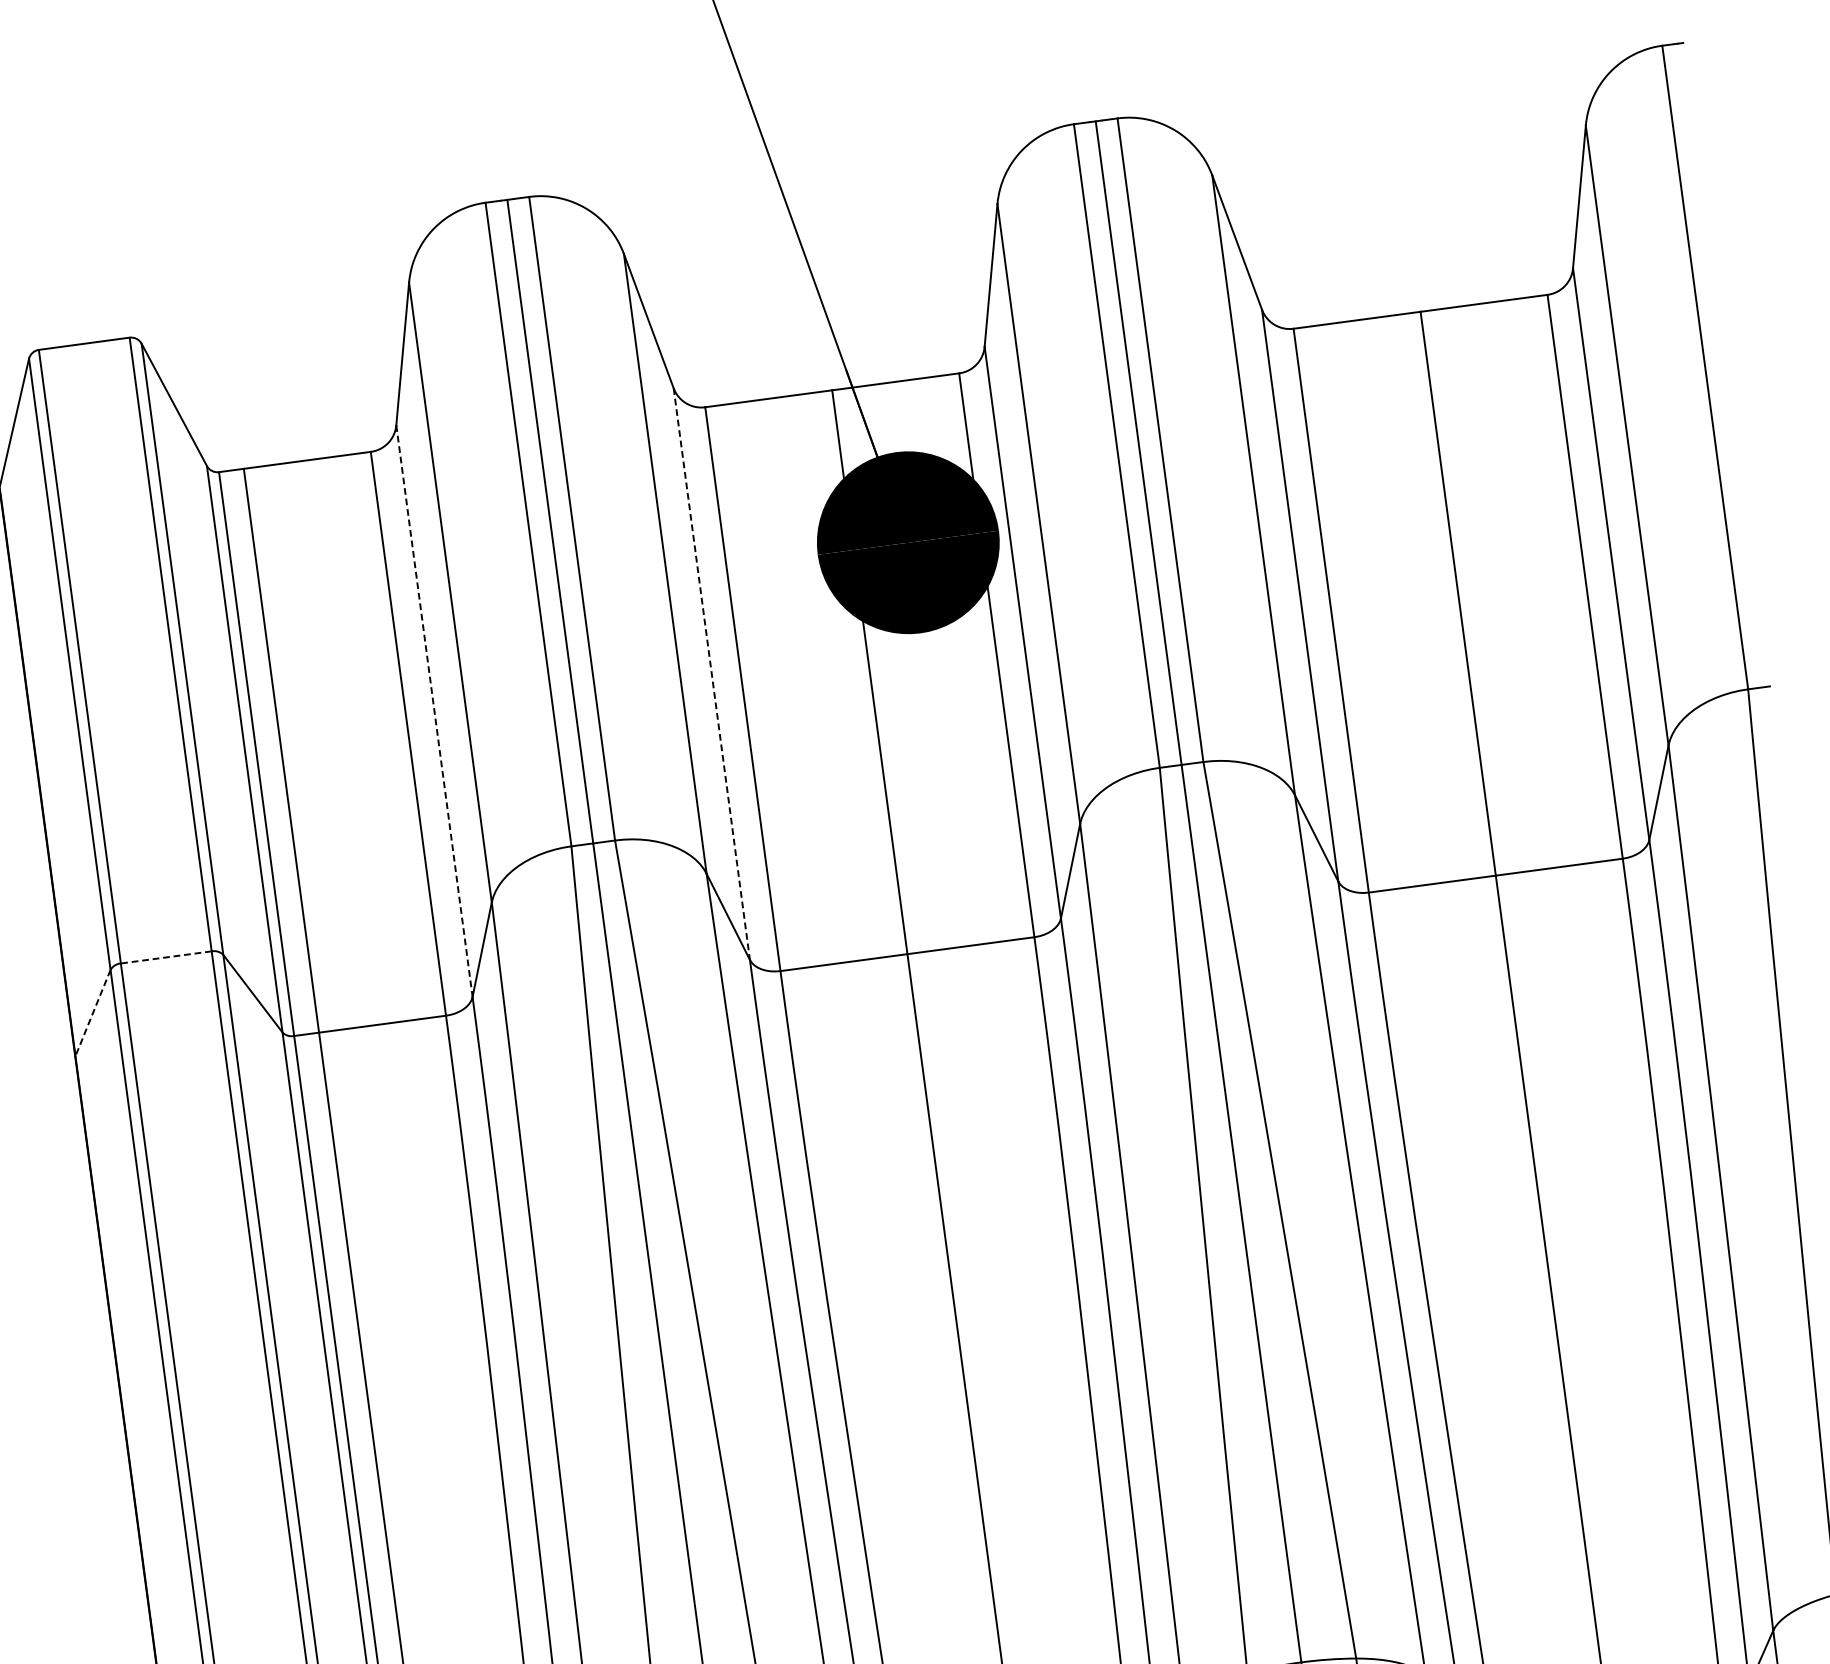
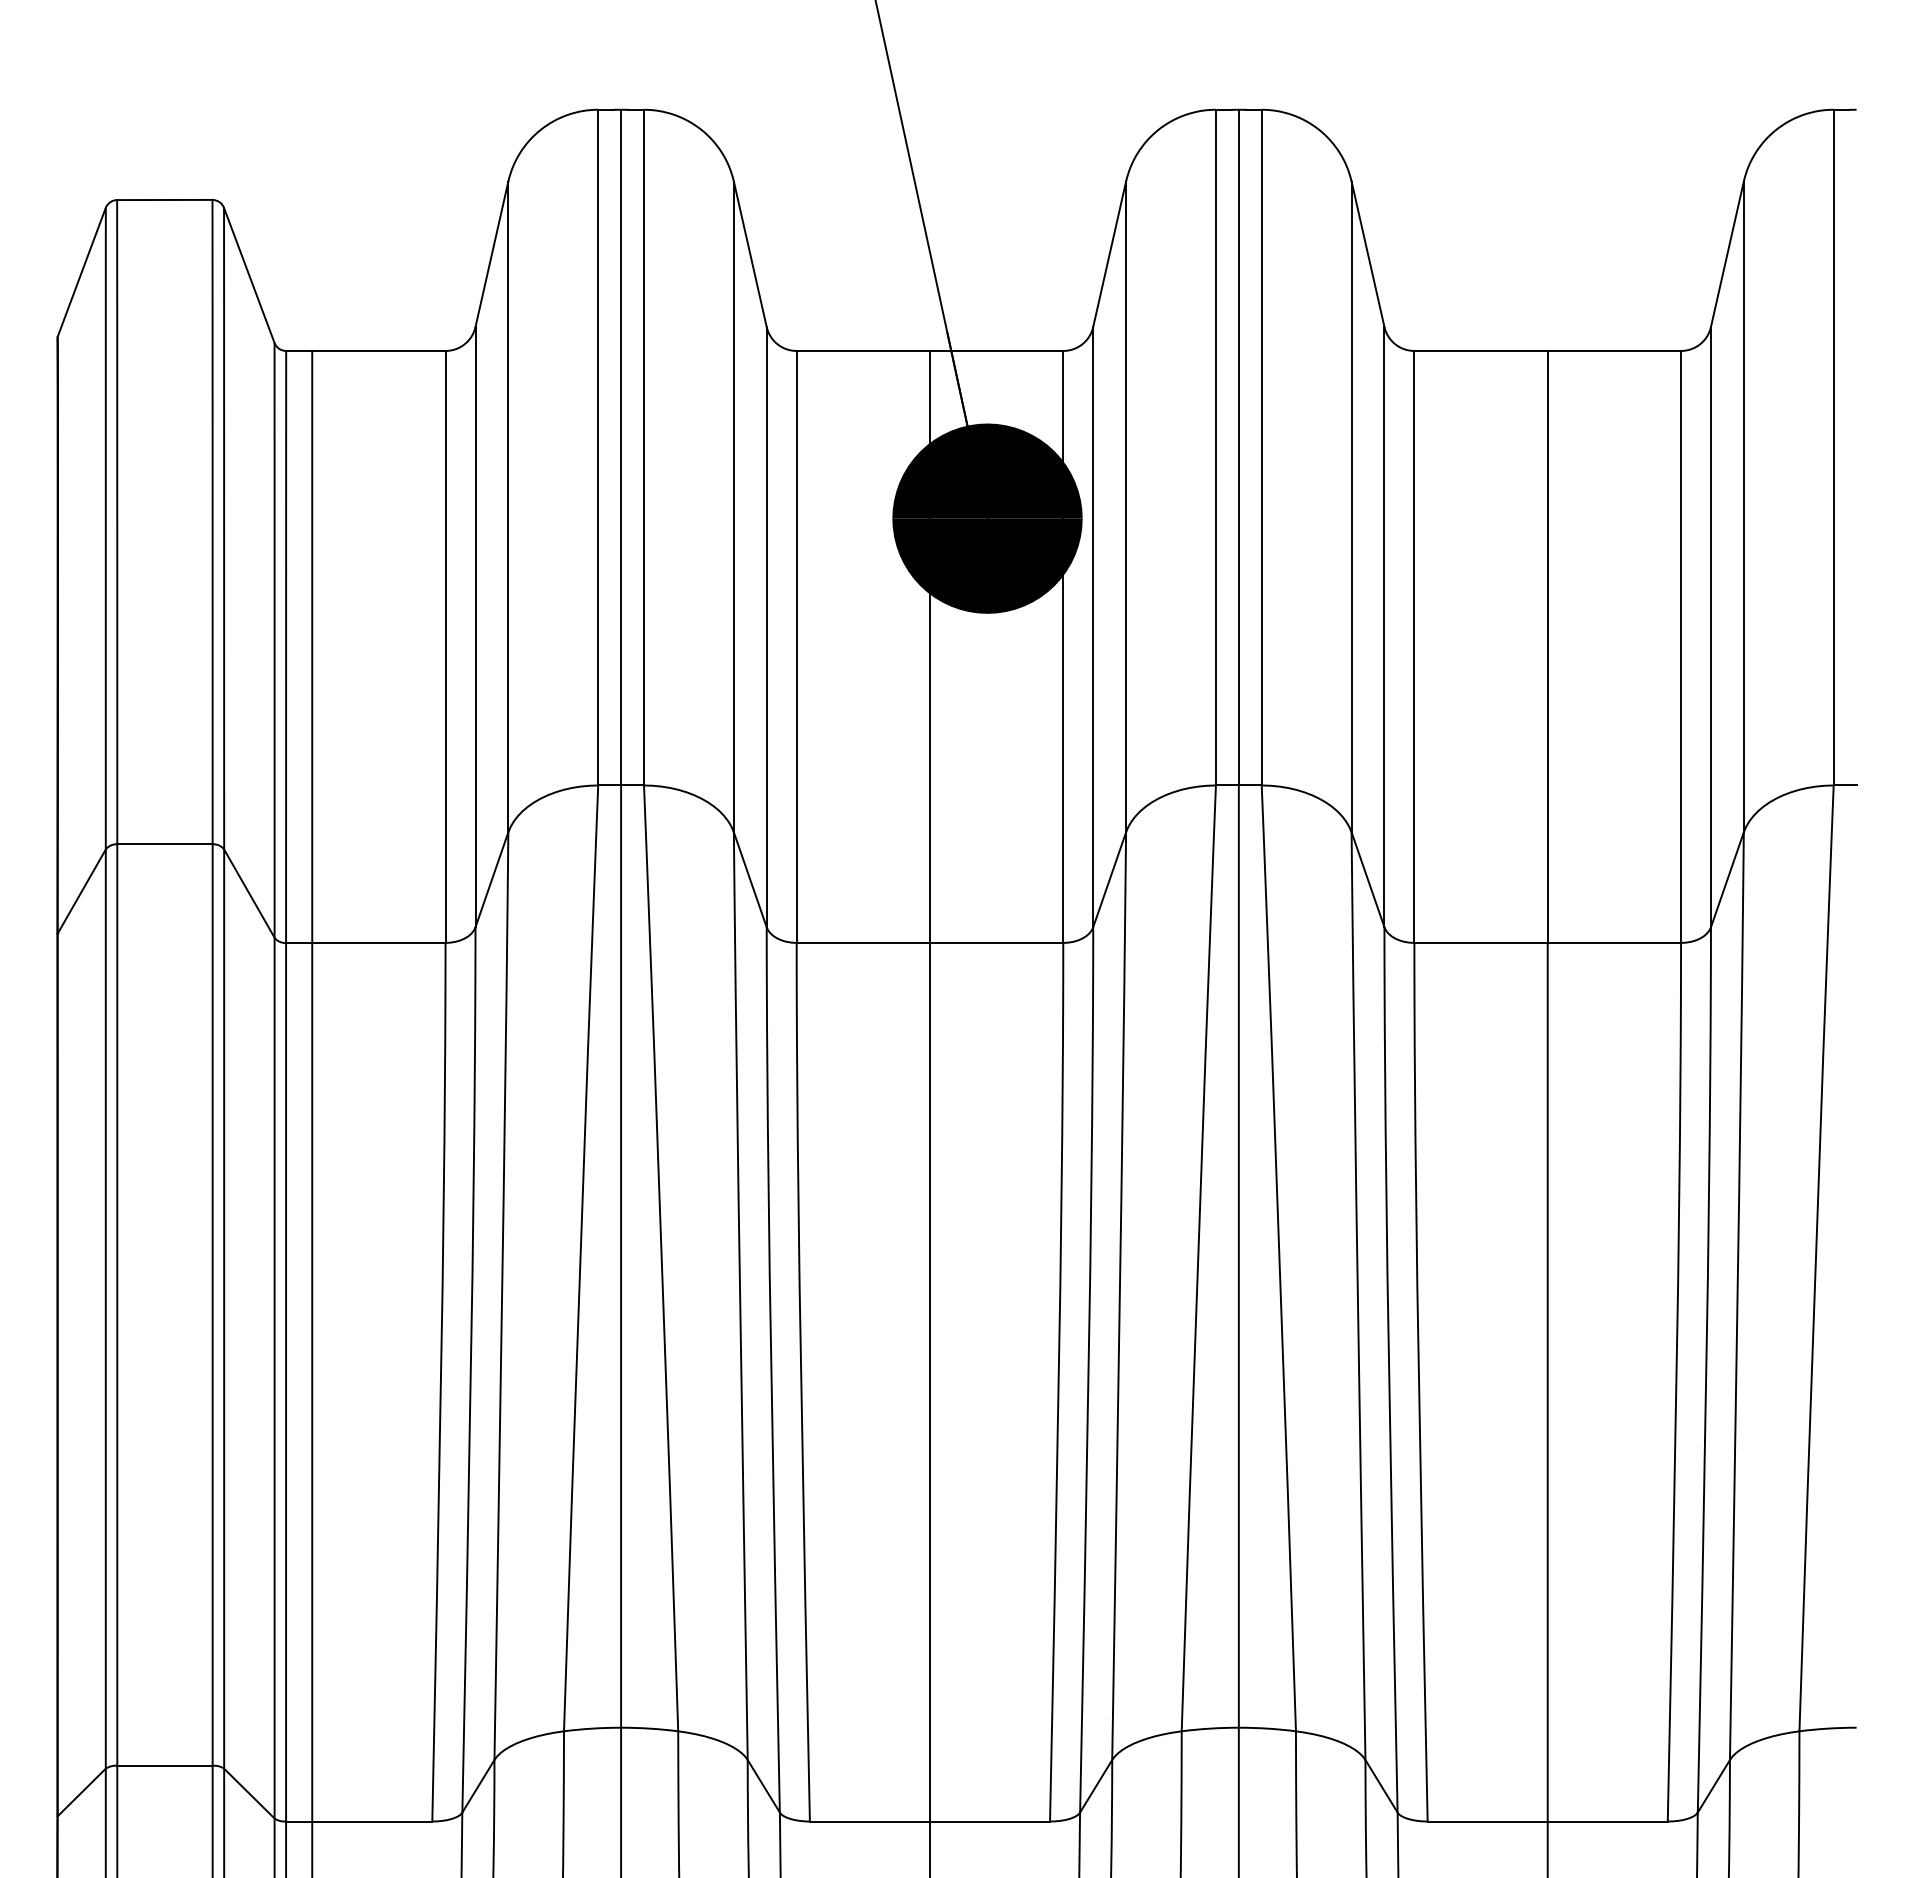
line: (711, 674) -> (766, 627), dashed -> solid
line: (434, 711) -> (475, 627), dashed -> solid
line: (165, 957) -> (164, 844), dashed -> solid
line: (92, 1013) -> (81, 892), dashed -> solid

